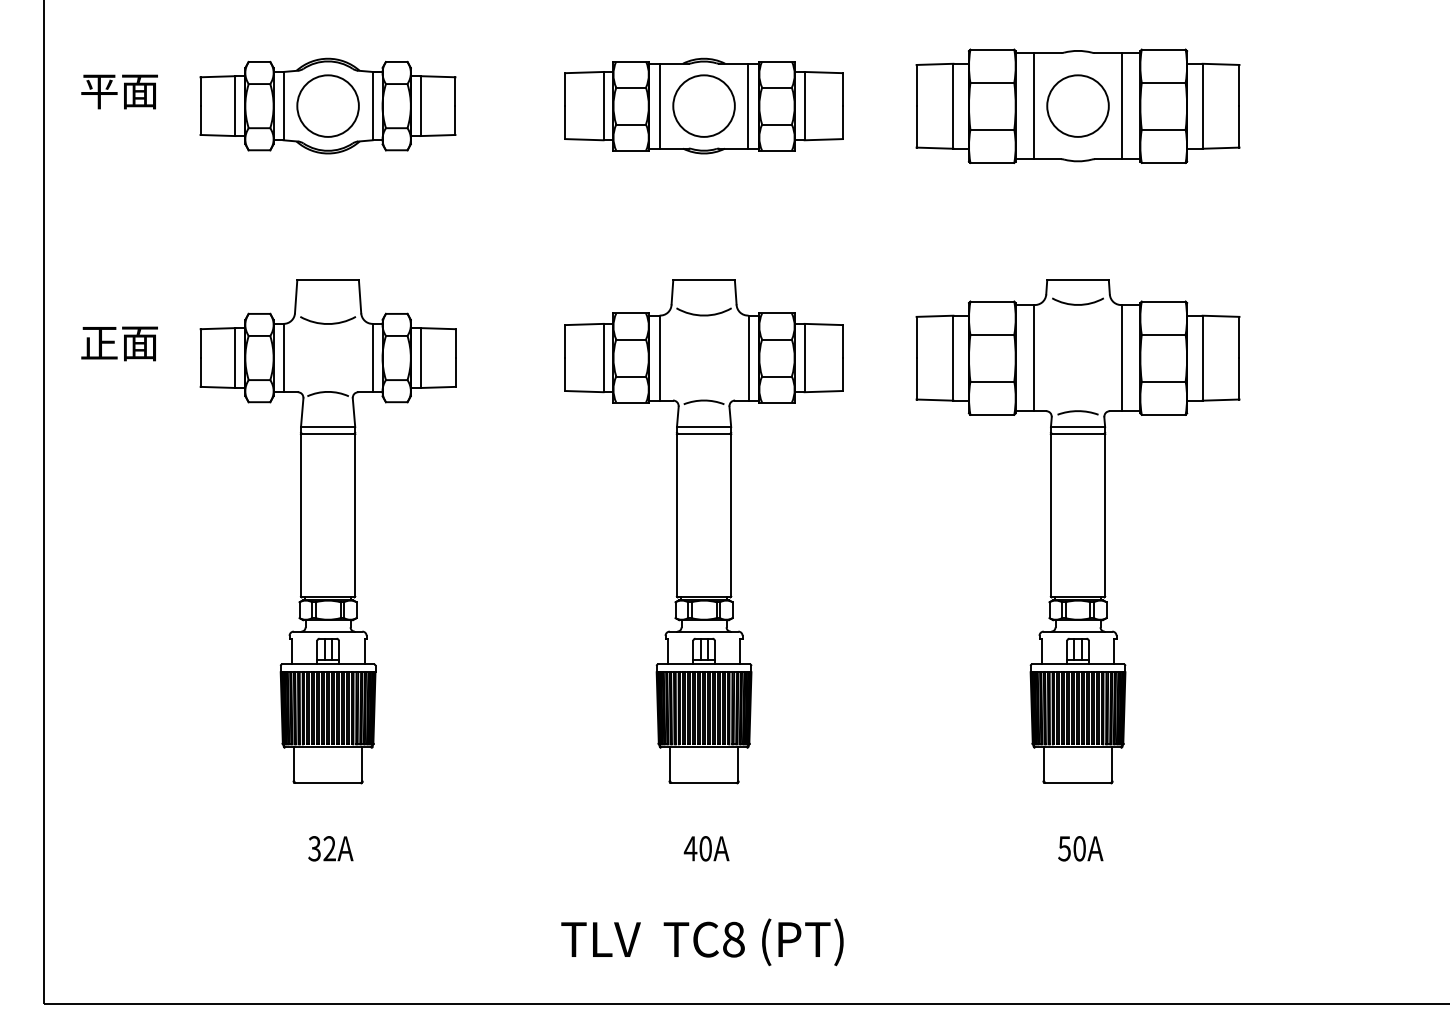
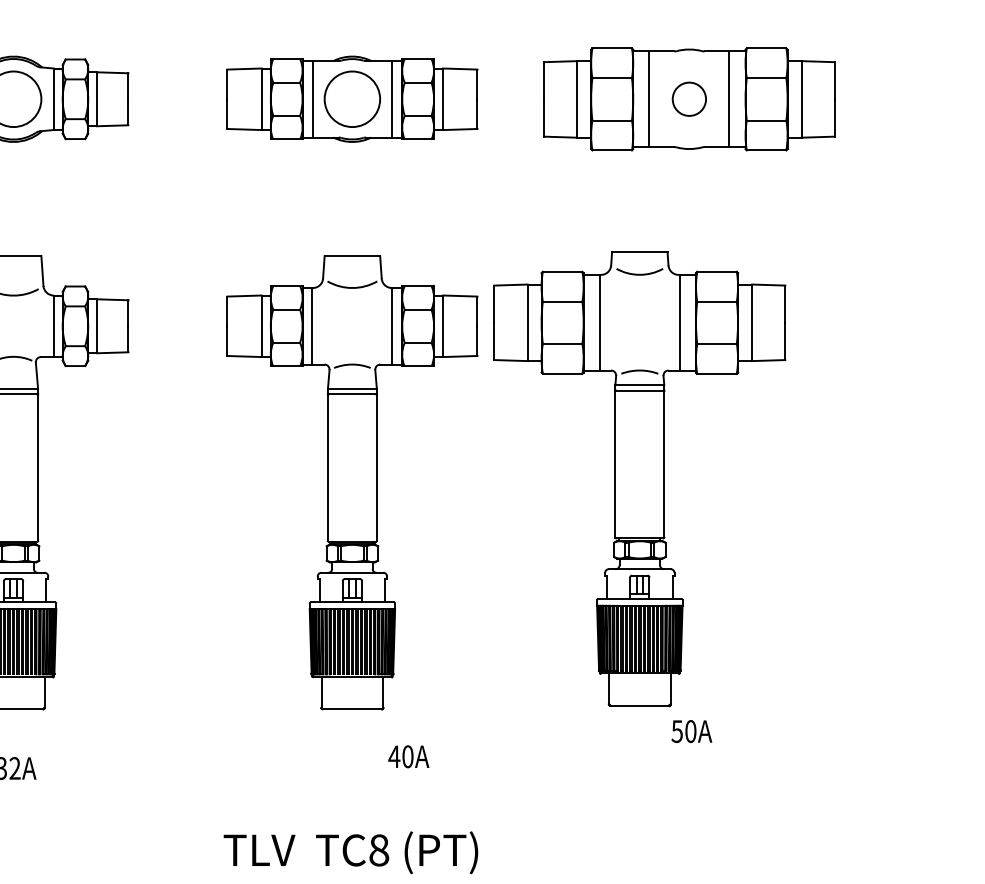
circle: (1077, 105) -> (688, 98), size x0.6
part: (1077, 531) -> (639, 478), moved
text: (706, 848) -> (408, 756), moved
text: (1080, 848) -> (691, 731), moved

